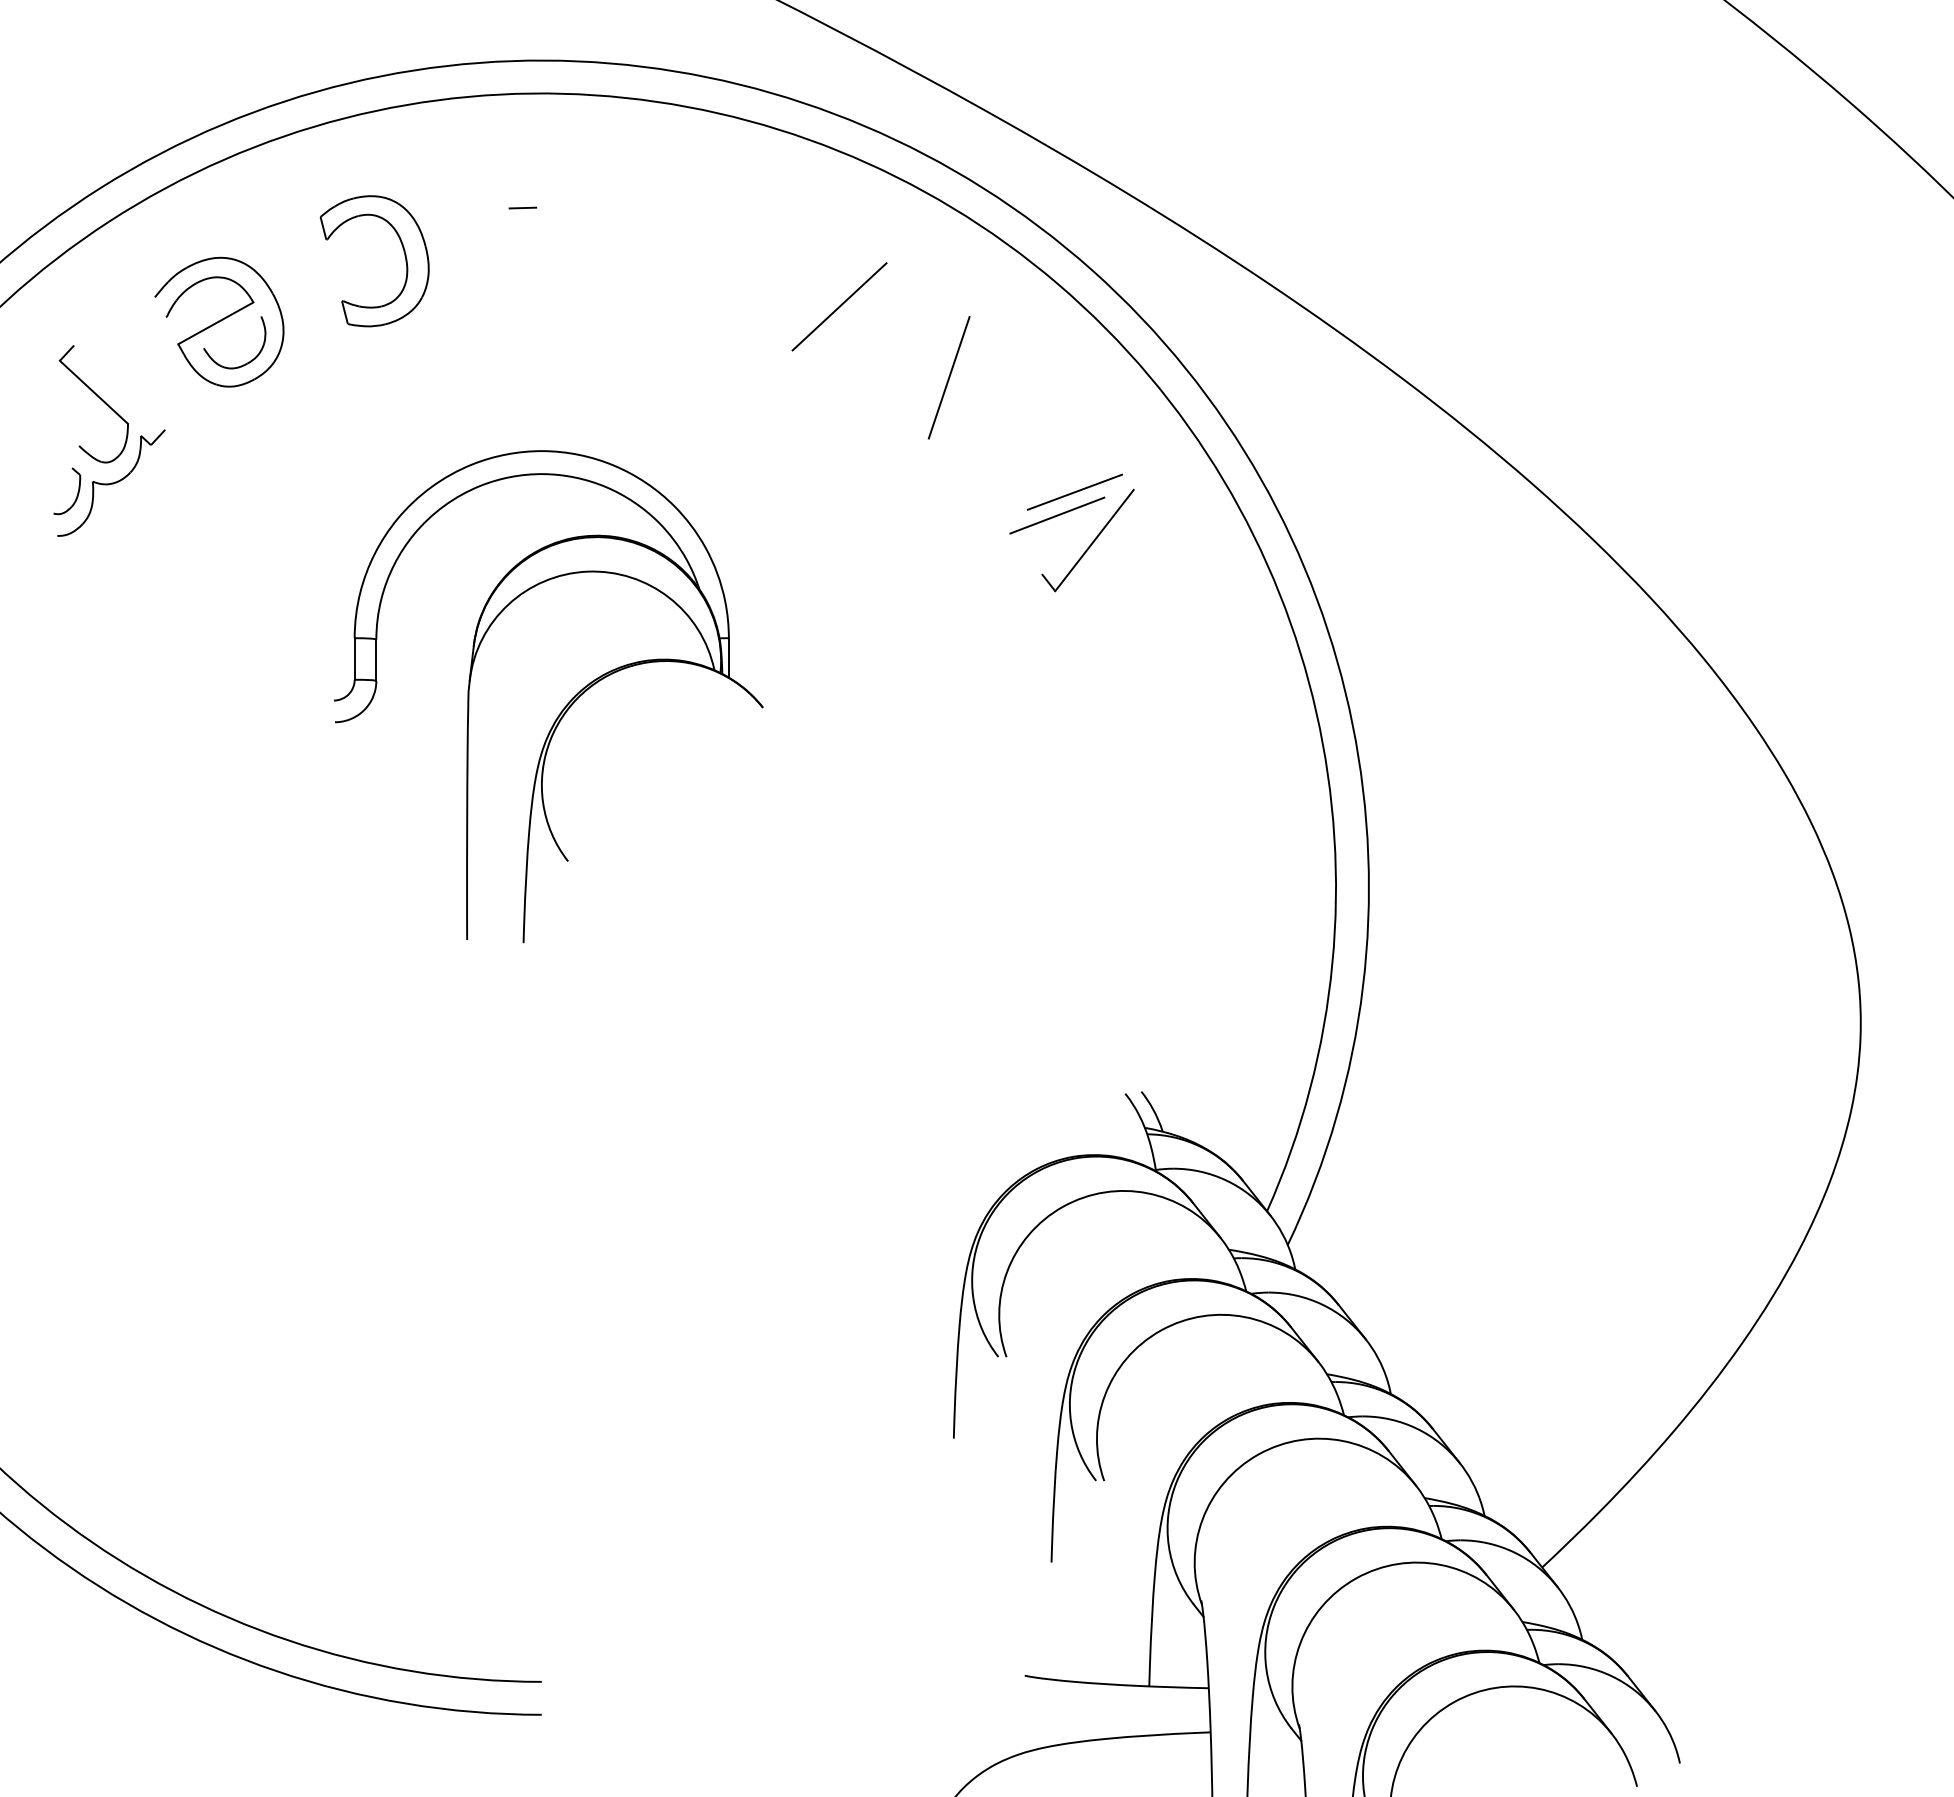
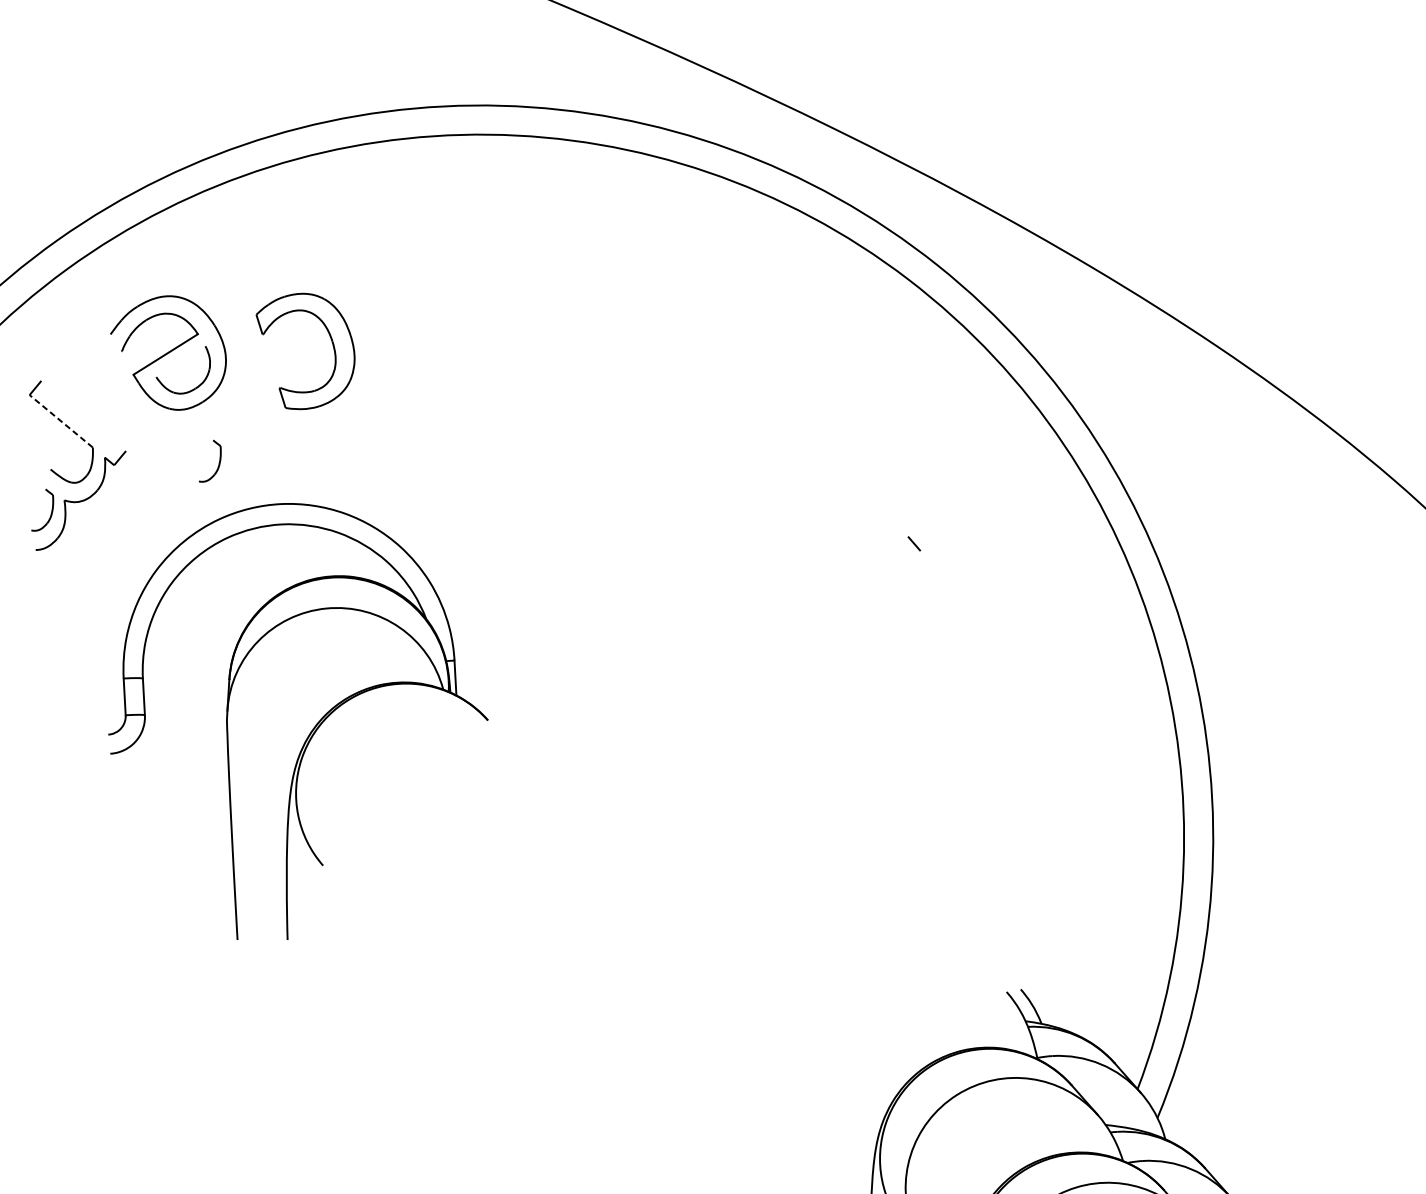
line: (522, 207) -> (431, 237), removed
part: (403, 252) -> (331, 342), moved
line: (839, 306) -> (716, 309), removed
line: (948, 377) -> (816, 367), removed
line: (93, 392) -> (60, 421), solid -> dashed
part: (268, 450) -> (218, 464), added
line: (1074, 491) -> (932, 462), removed
line: (1057, 515) -> (919, 484), removed
line: (1094, 540) -> (952, 504), removed
part: (562, 709) -> (310, 731), moved

